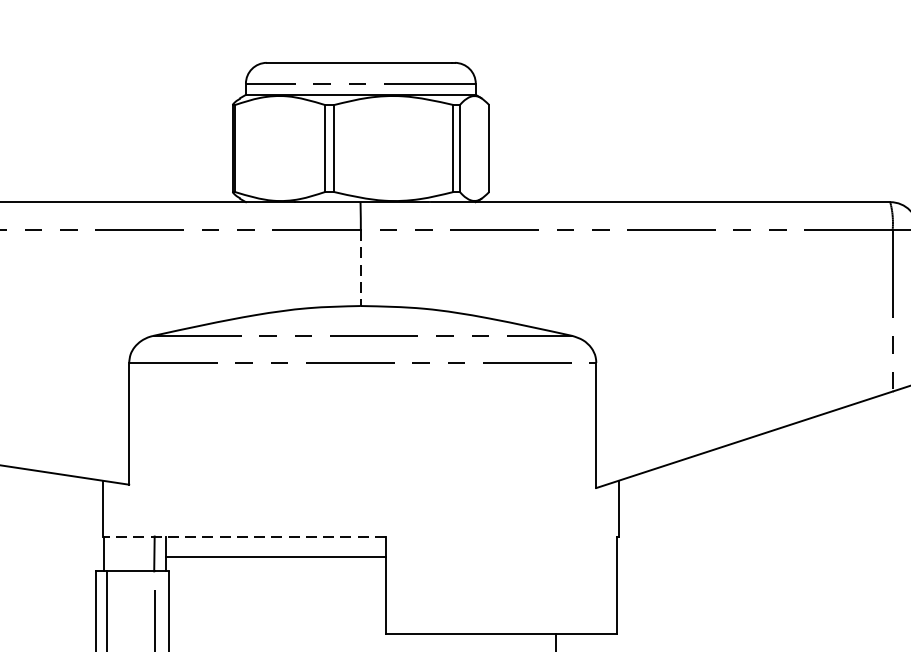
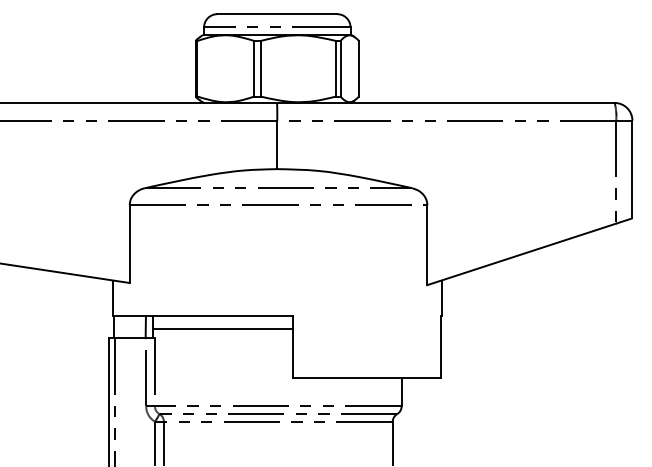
line: (361, 268) -> (277, 145), dashed -> solid
line: (243, 537) -> (202, 316), dashed -> solid

